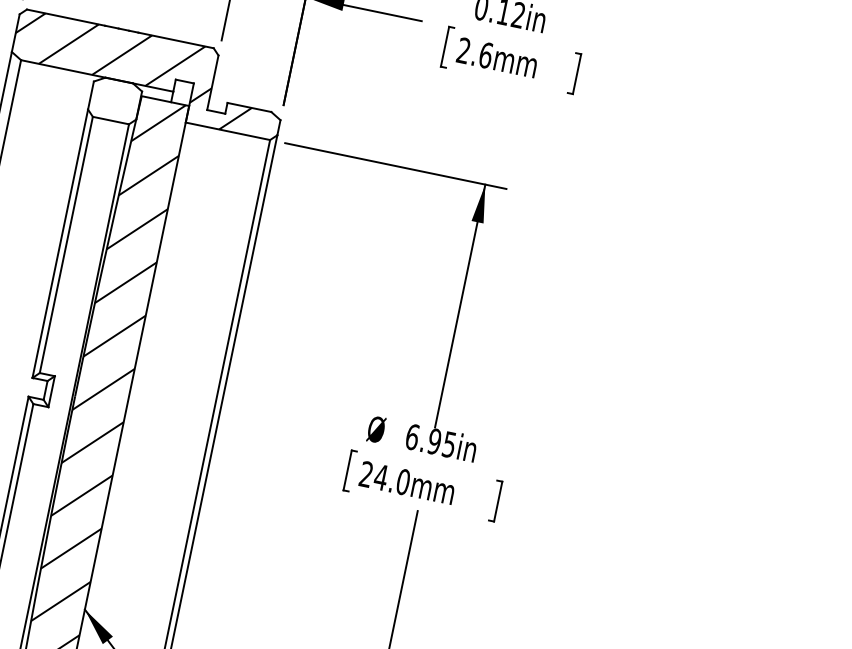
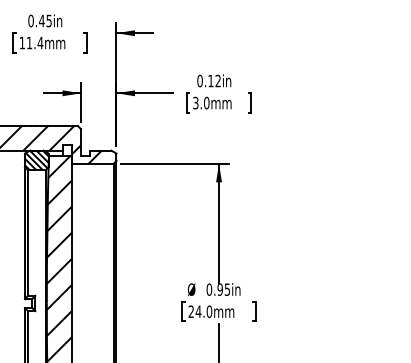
text: (475, 51) -> (201, 102), 2.6mm -> 3.0mm
hatch: (114, 100) -> (36, 160), added
text: (412, 436) -> (209, 289), 6.95in -> 0.95in

